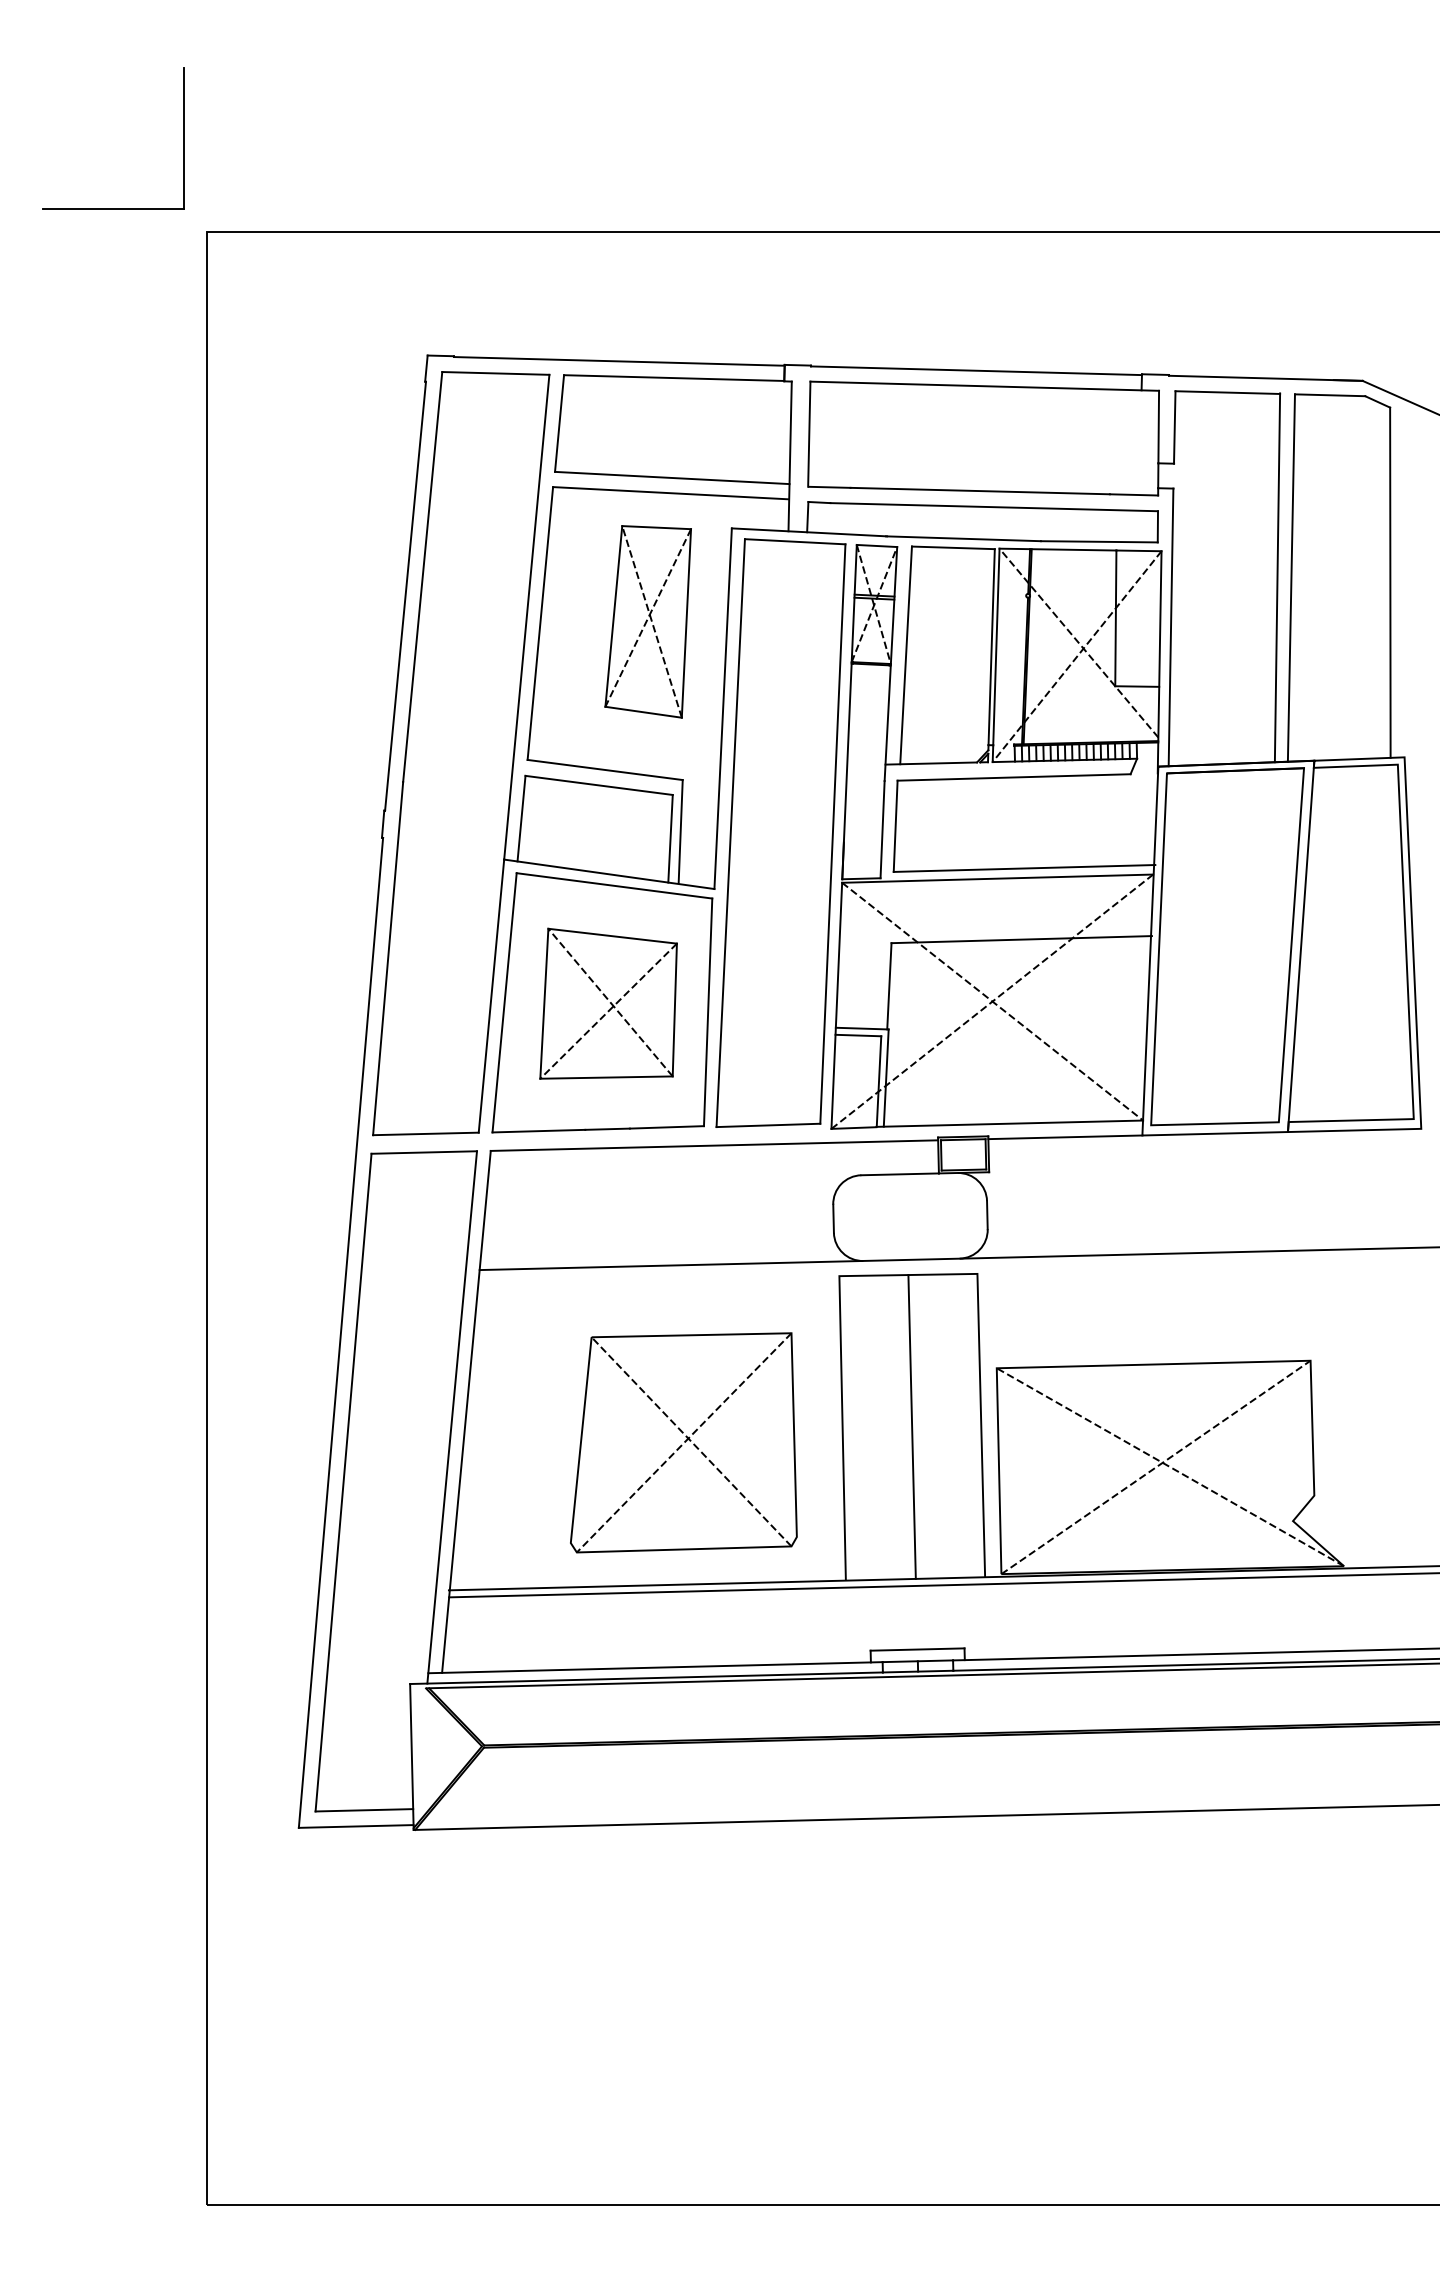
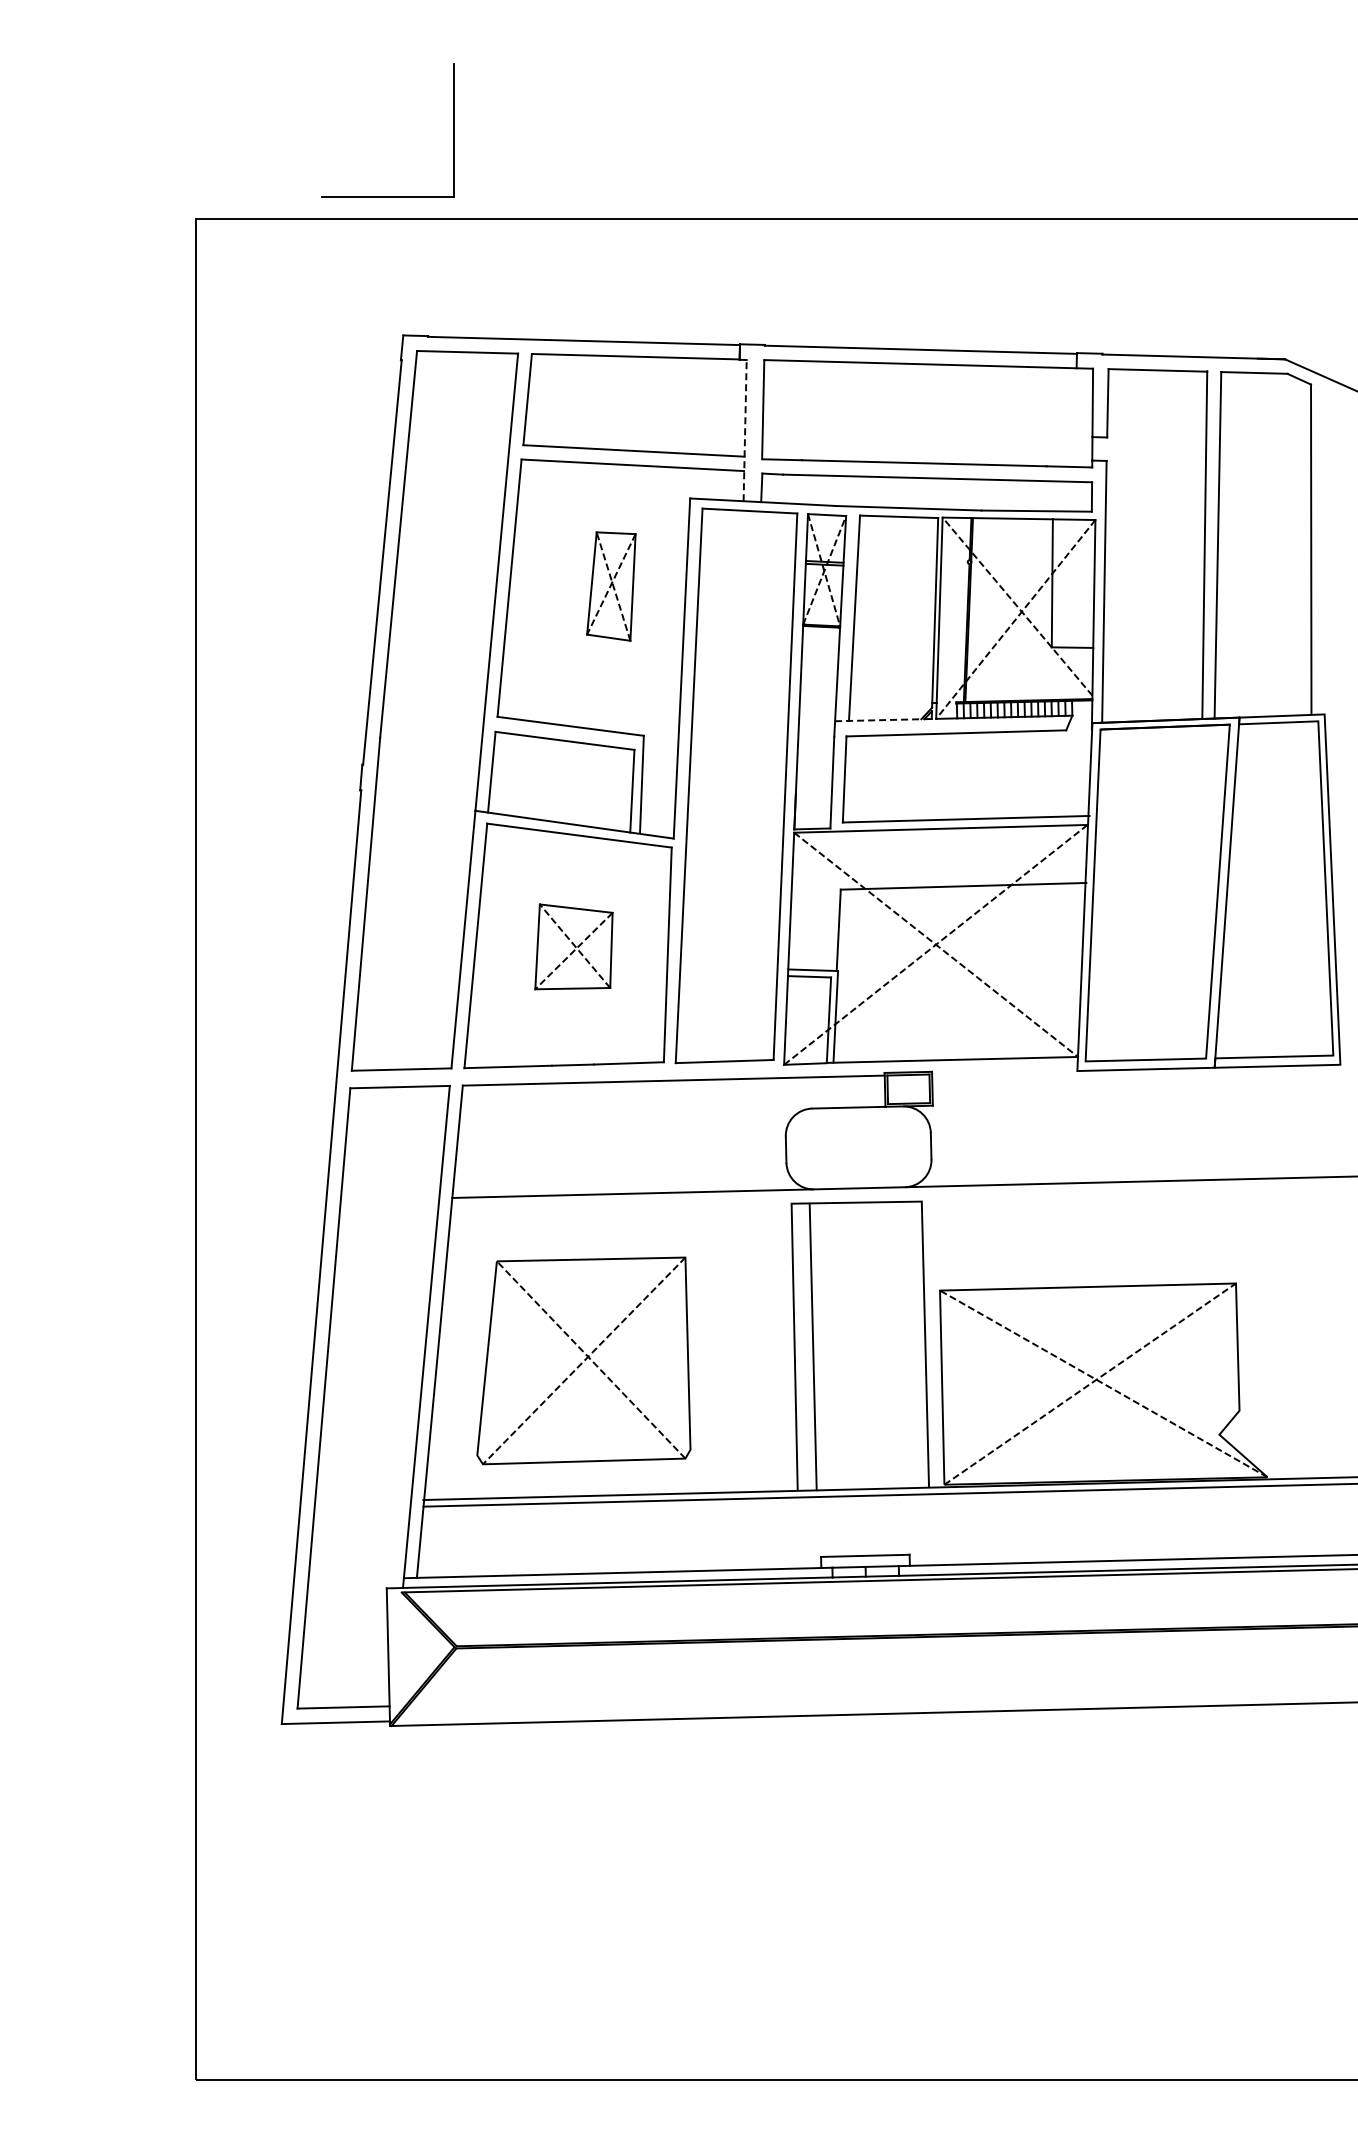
part: (182, 138) -> (453, 130), moved
line: (790, 456) -> (745, 430), solid -> dashed
part: (648, 621) -> (611, 586), size x0.6
line: (931, 763) -> (878, 720), solid -> dashed
part: (608, 1003) -> (573, 946), size x0.6
line: (1065, 1137) -> (1004, 1072), removed
line: (911, 1426) -> (812, 1346), moved
part: (683, 1442) -> (583, 1360), moved

